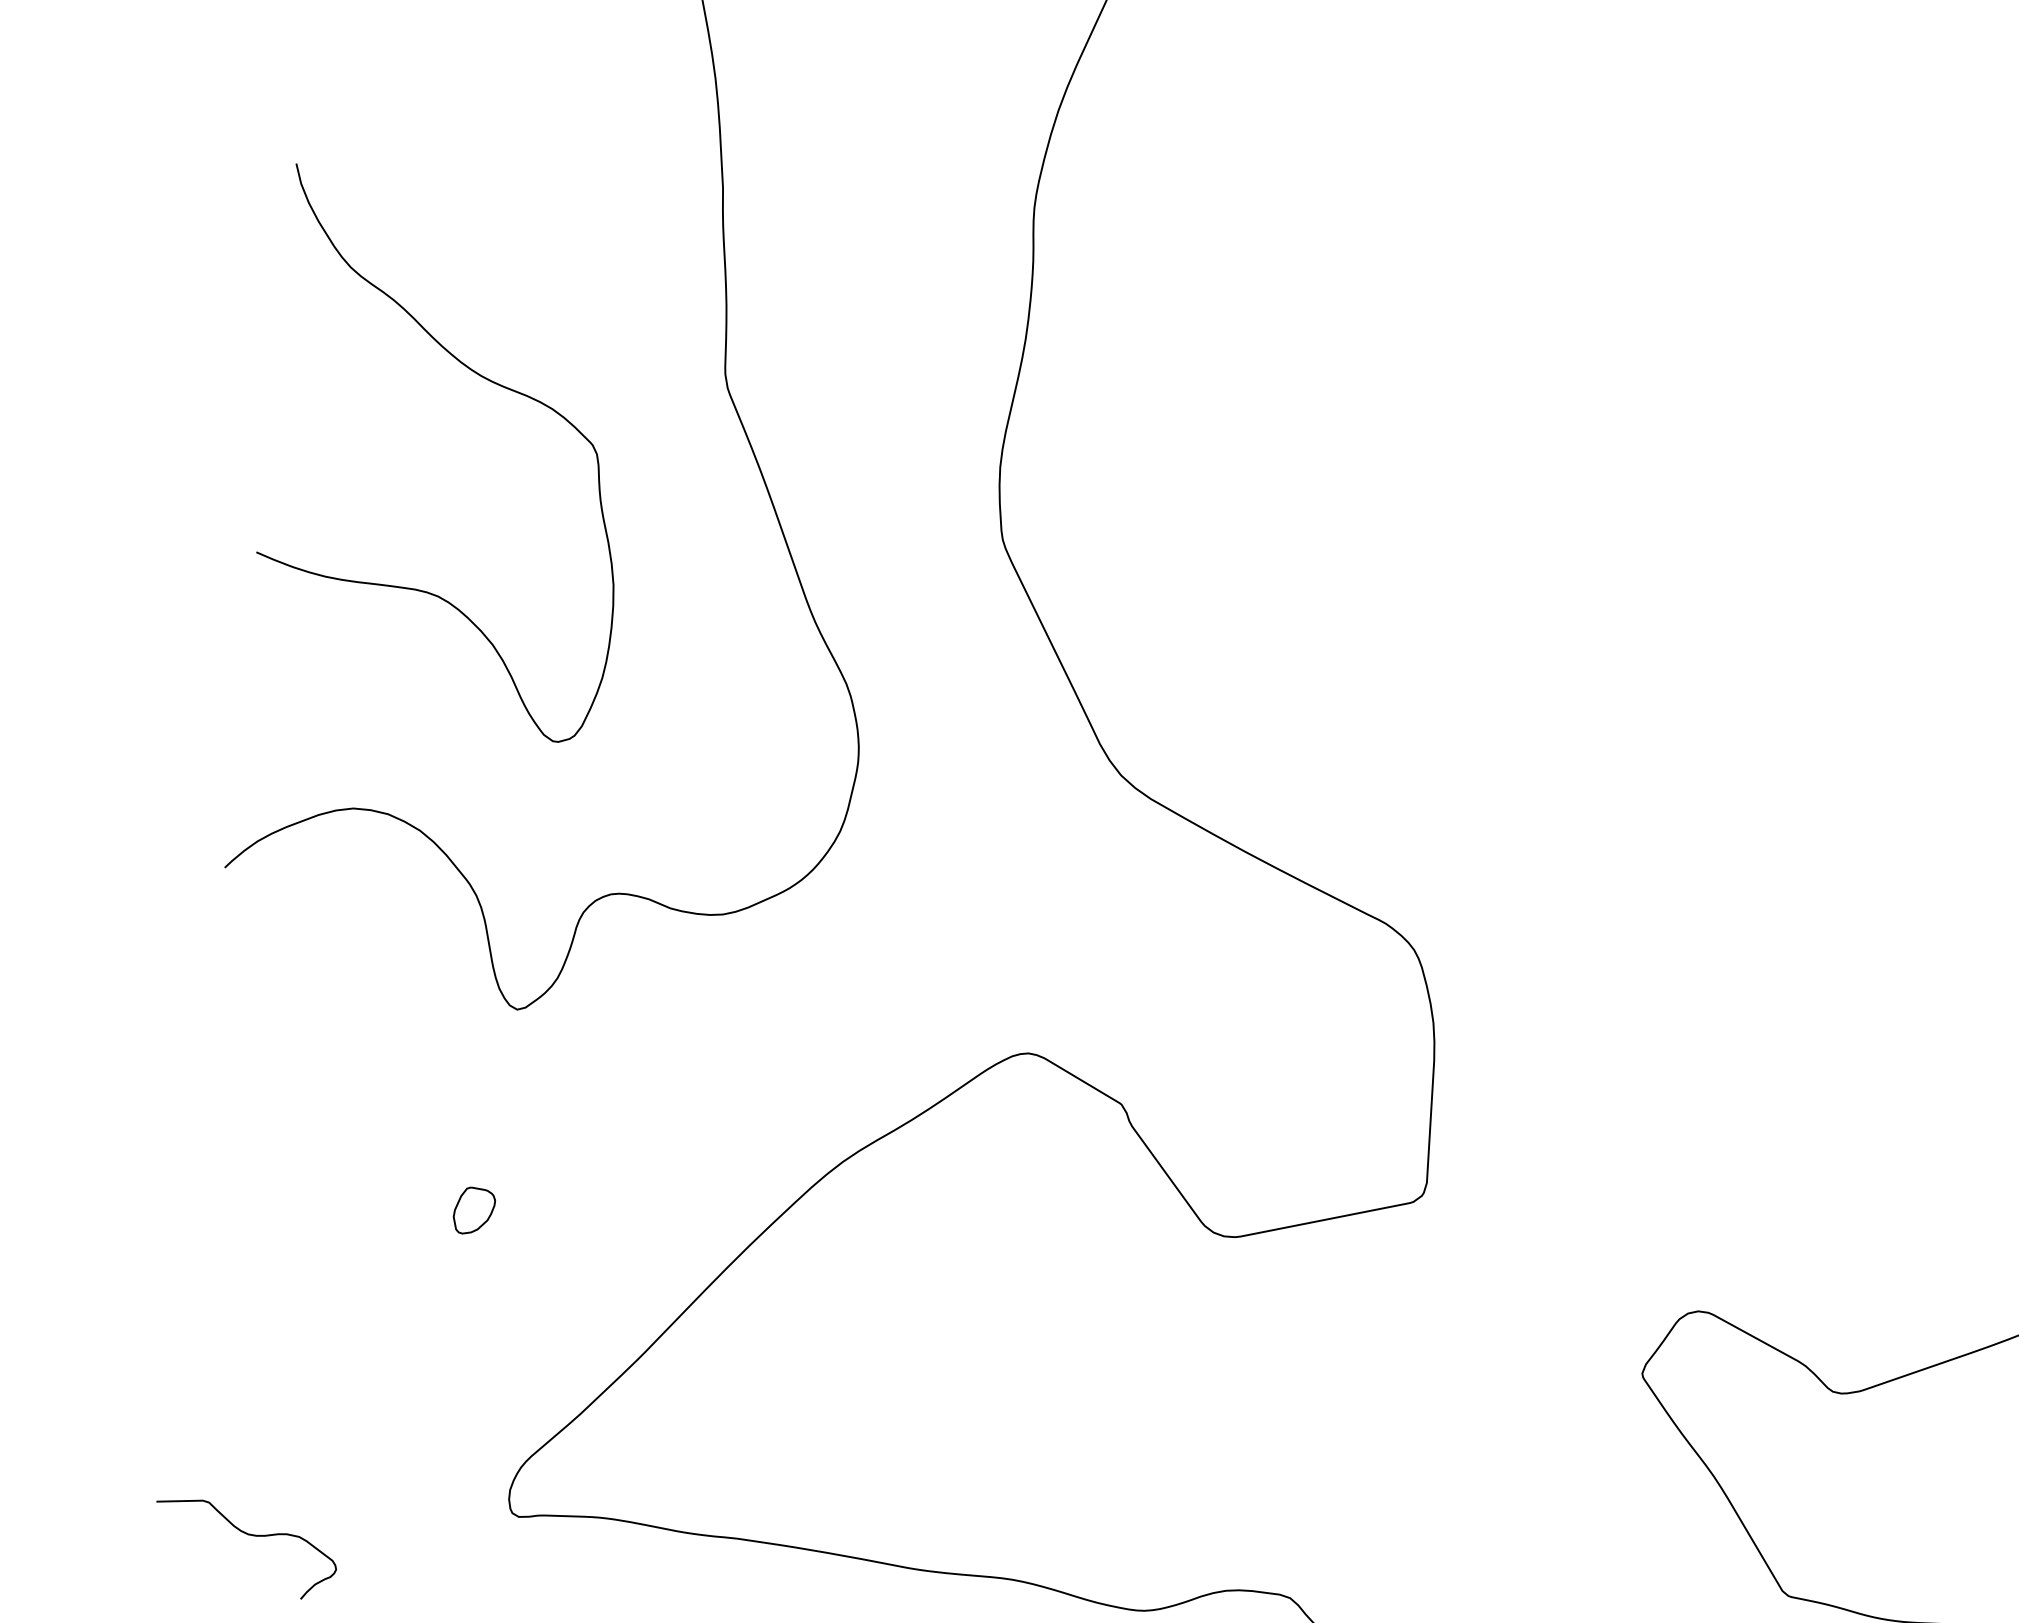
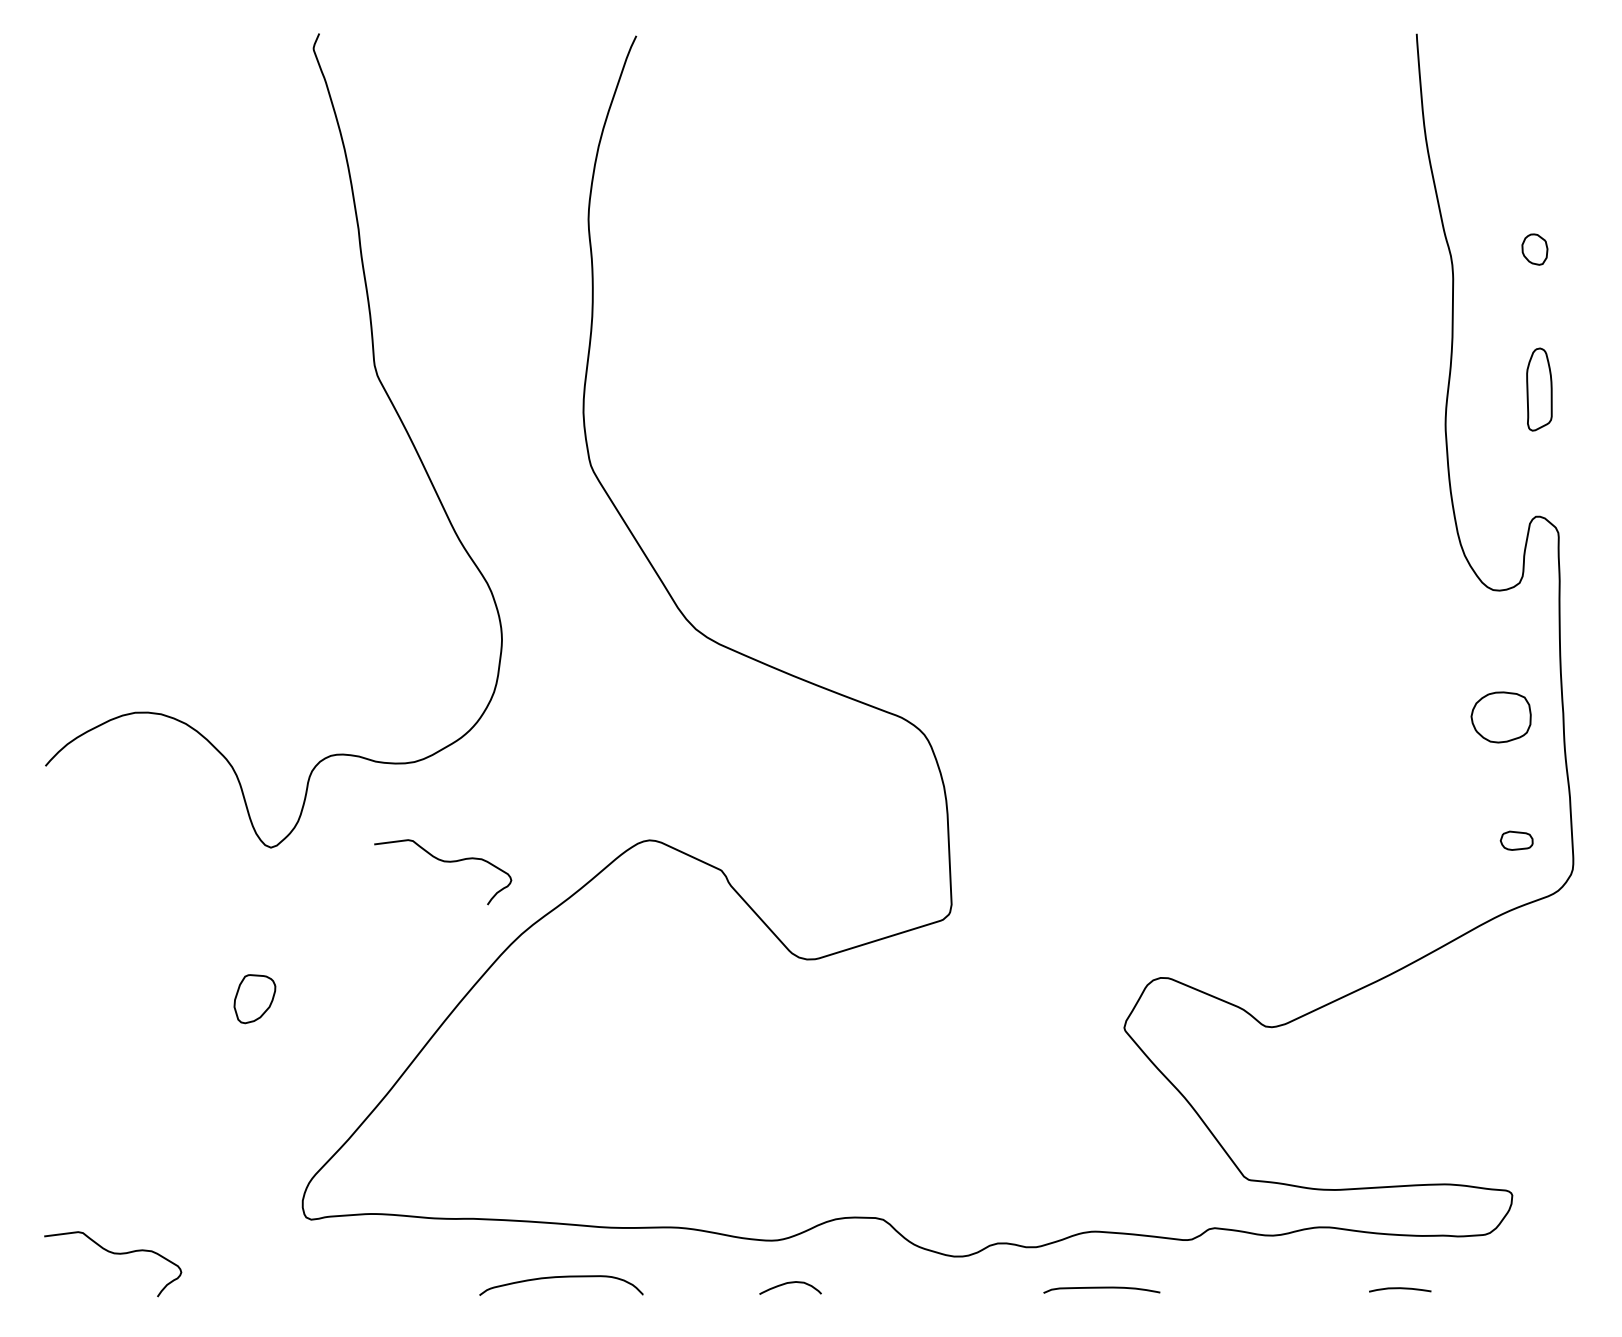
curve: (485, 380) -> (199, 388), removed
curve: (747, 1054) -> (443, 862), added
part: (473, 1210) -> (254, 998), size x1.4

